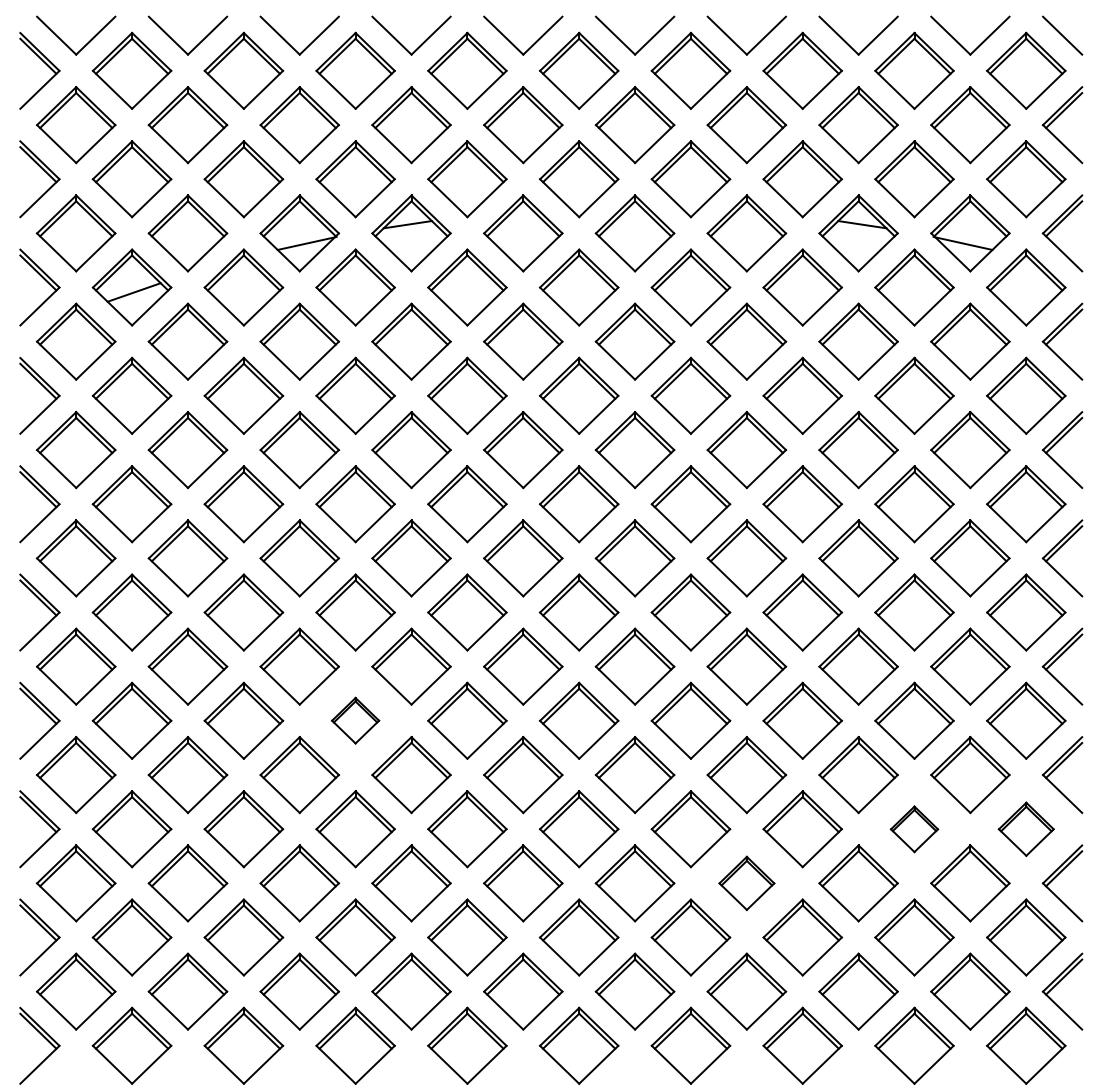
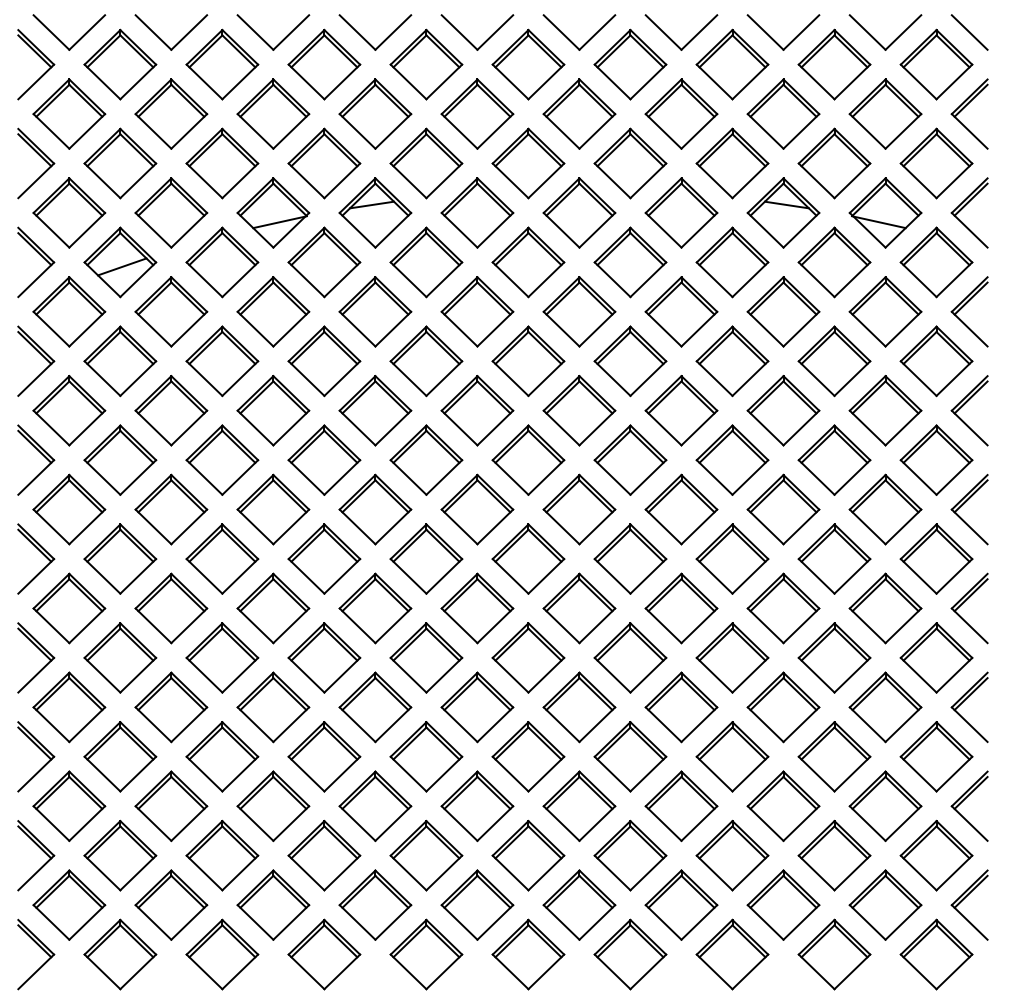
part: (355, 720) -> (324, 657), size x1.67
part: (914, 829) -> (834, 757), size x1.67
part: (1026, 829) -> (936, 757), size x1.43
part: (746, 883) -> (681, 806), size x1.43

